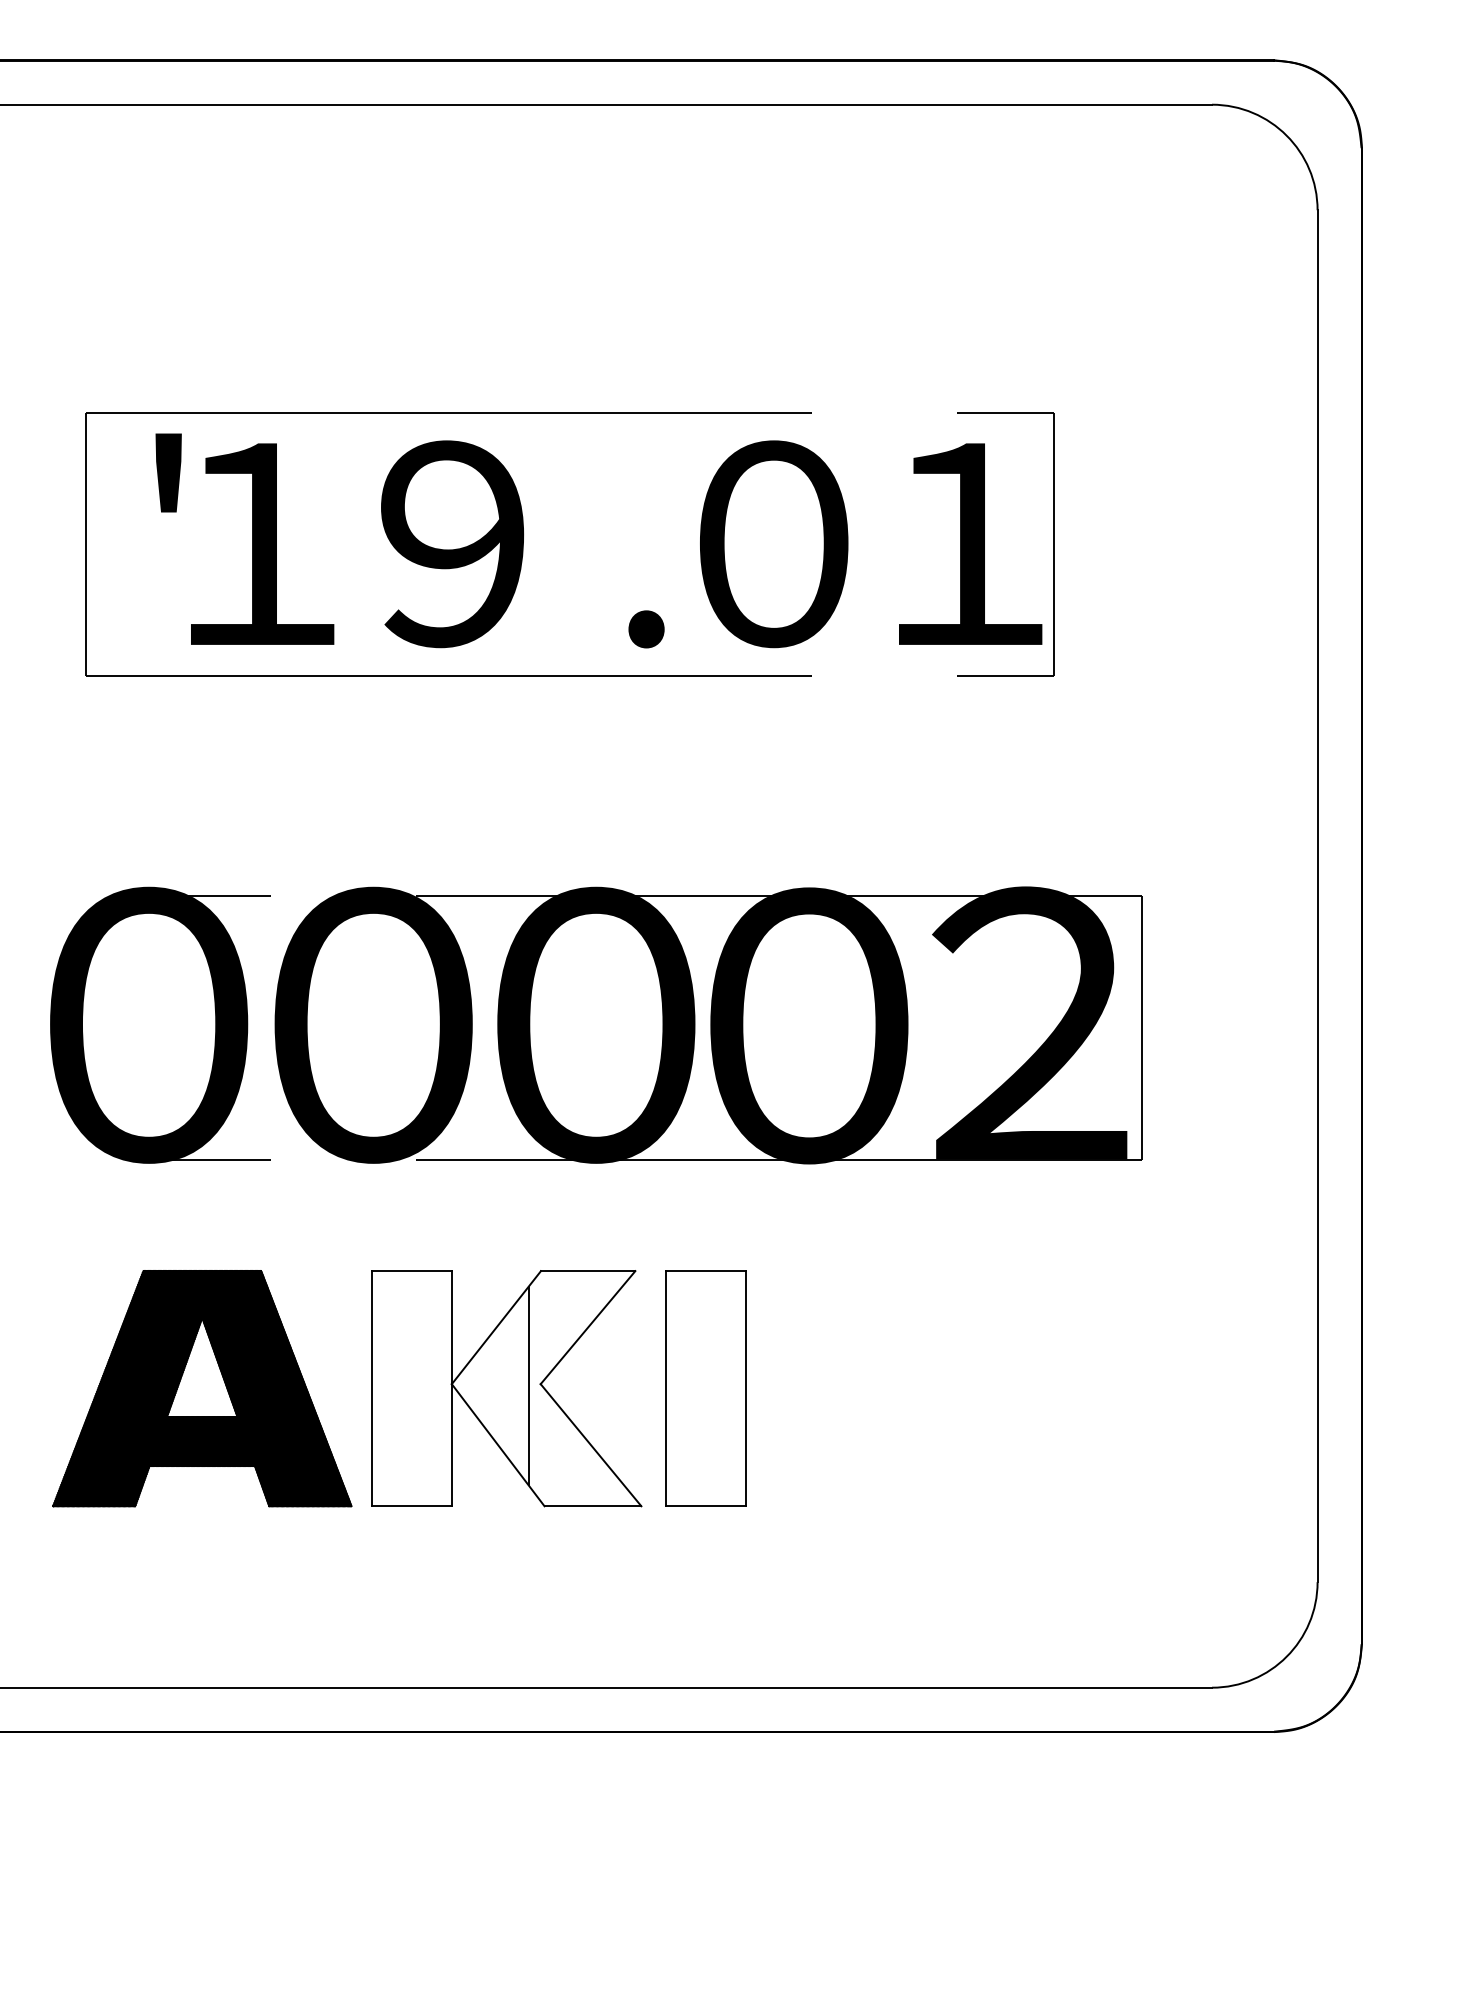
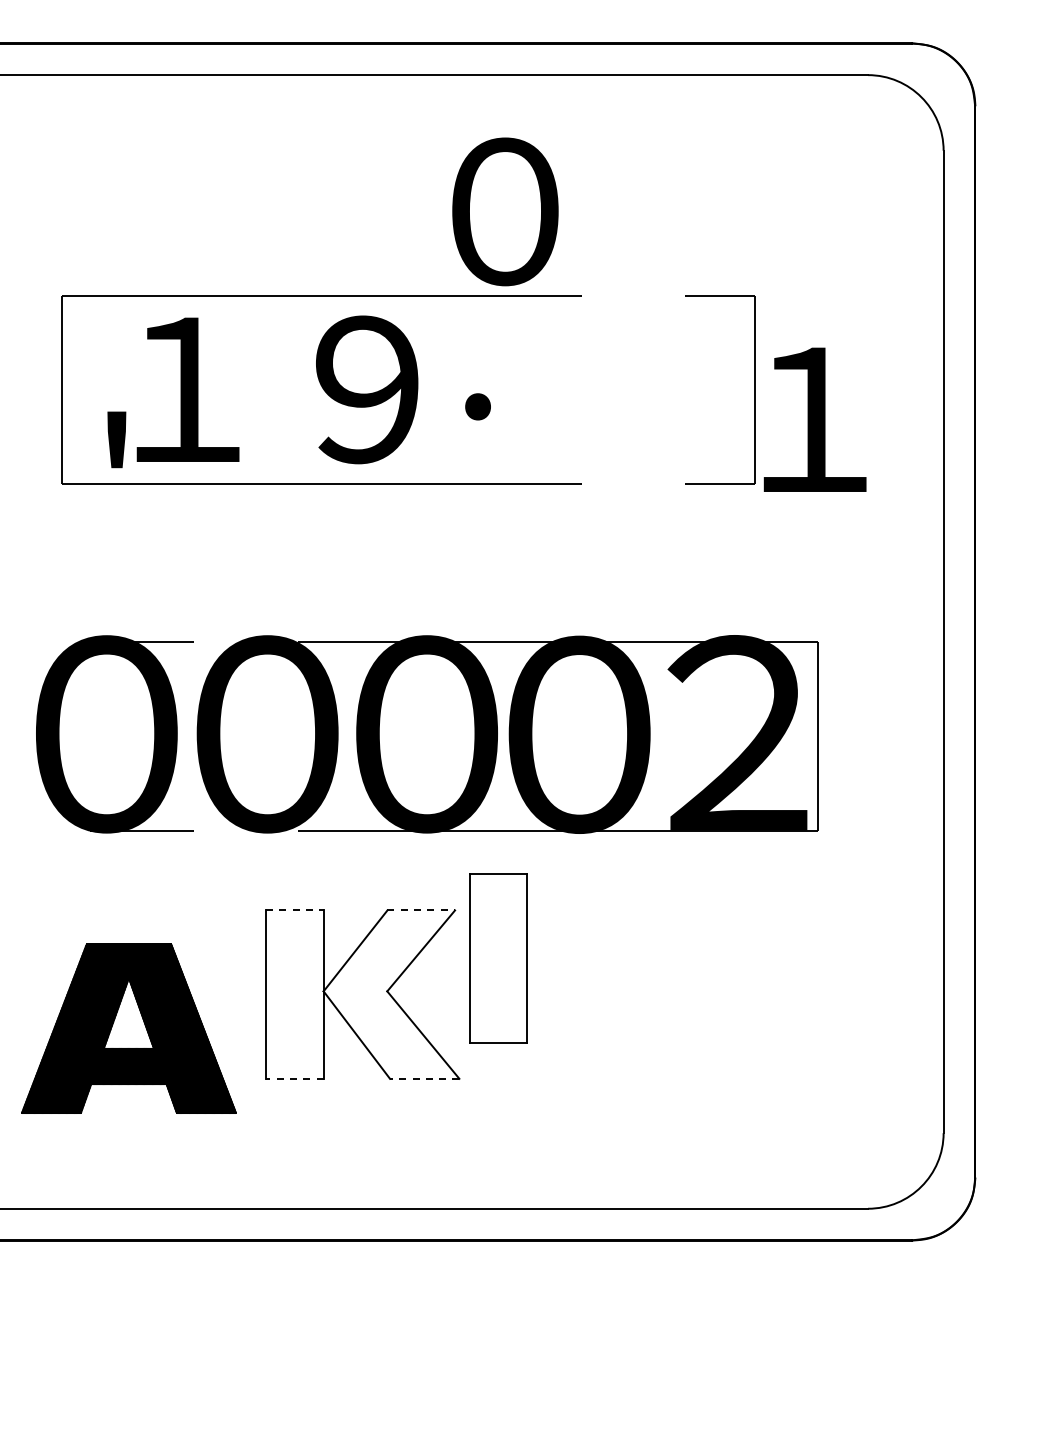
text: (168, 472) -> (116, 439), moved
text: (453, 543) -> (367, 389), moved
text: (774, 543) -> (505, 211), moved
text: (969, 543) -> (814, 419), moved
text: (645, 628) -> (477, 406), moved
line: (411, 1271) -> (294, 910), solid -> dashed
line: (588, 1271) -> (421, 910), solid -> dashed
hatch: (528, 1385) -> (378, 992), removed
part: (201, 1388) -> (128, 1028), moved
part: (705, 1388) -> (498, 958), moved
line: (411, 1505) -> (294, 1078), solid -> dashed
line: (592, 1505) -> (424, 1078), solid -> dashed

